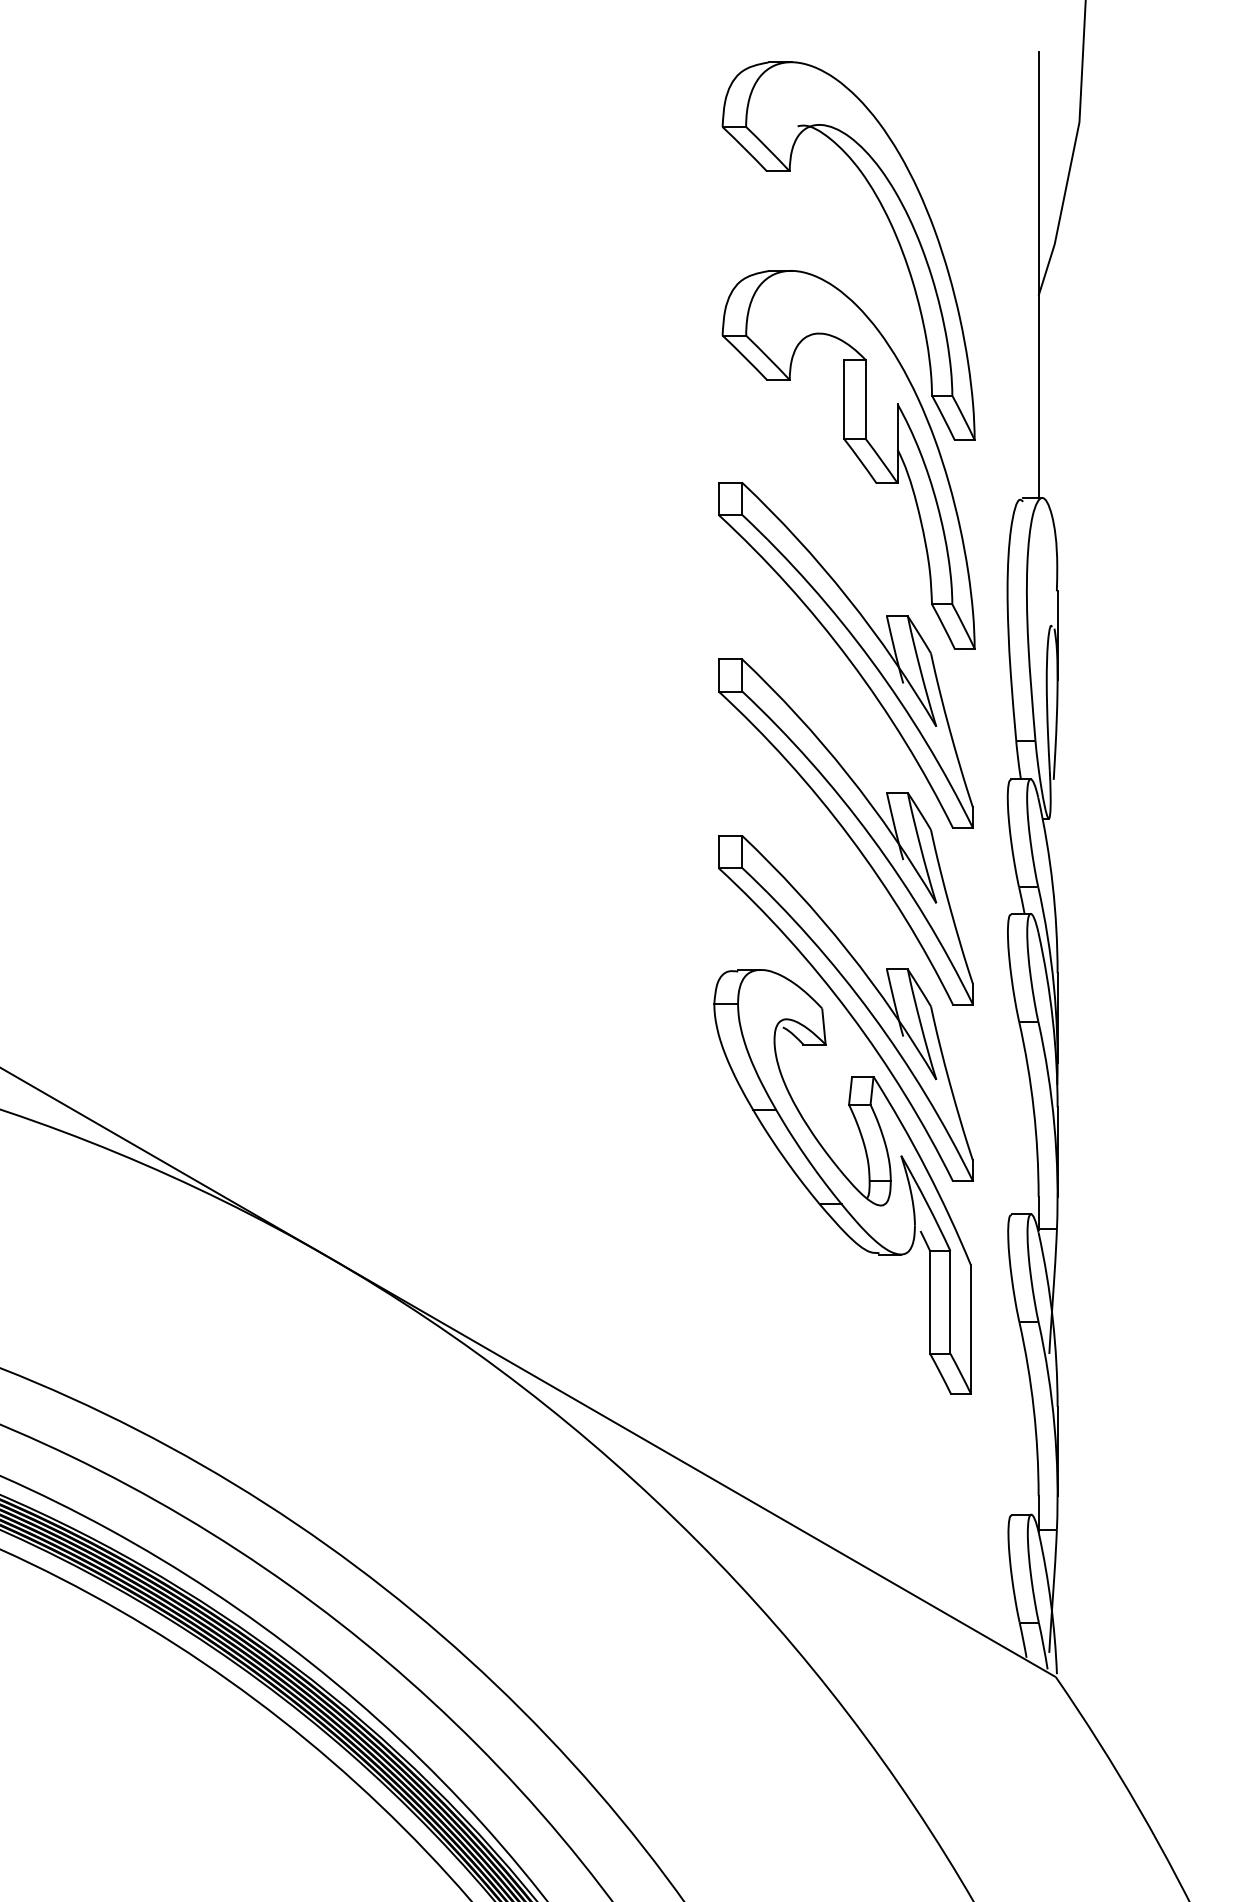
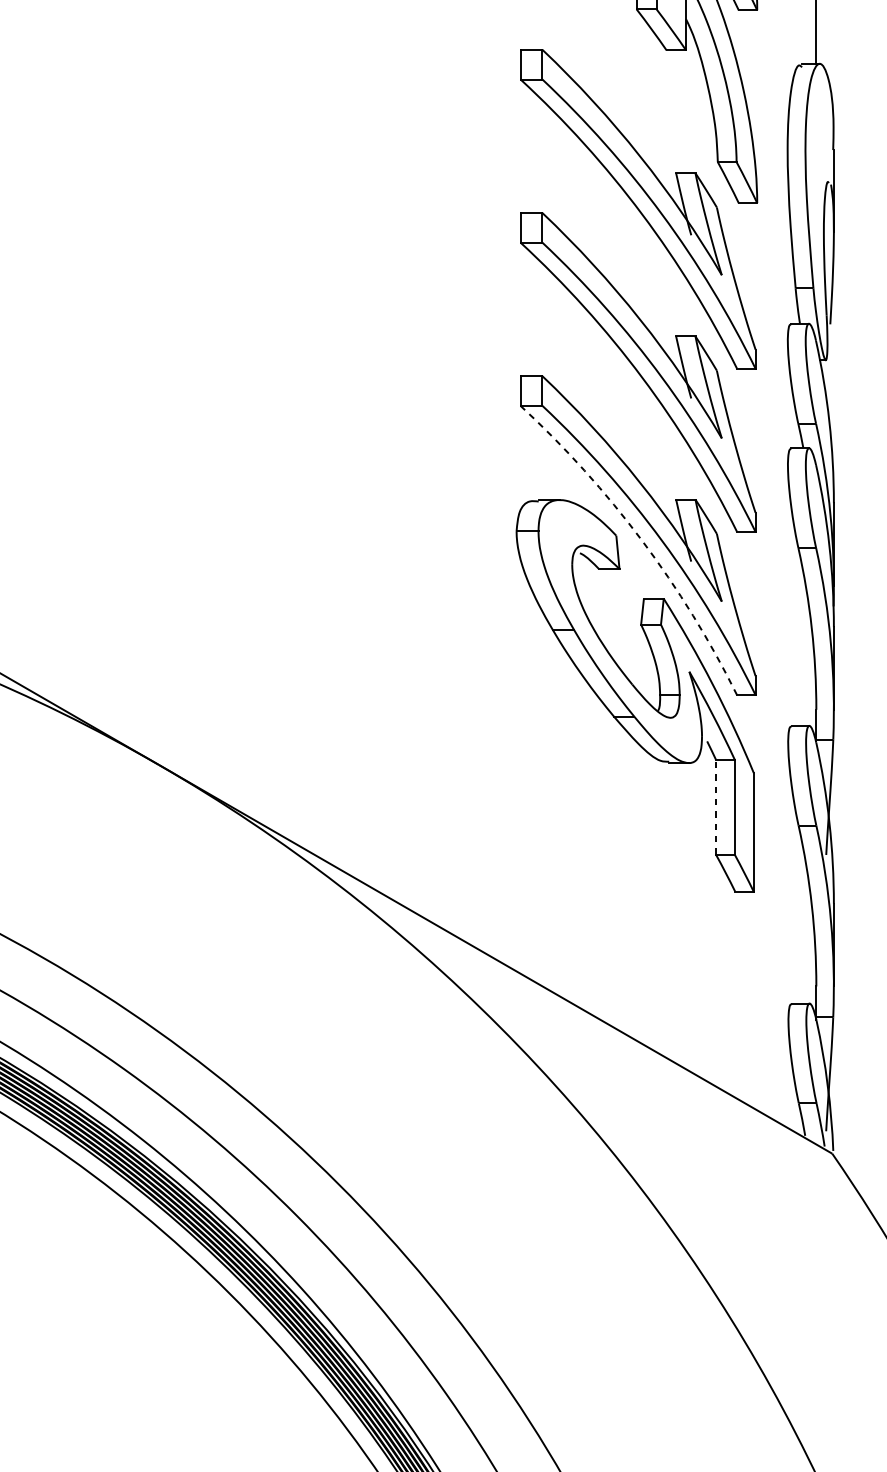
arc: (850, 1013) -> (642, 540), solid -> dashed
line: (930, 1301) -> (716, 806), solid -> dashed

